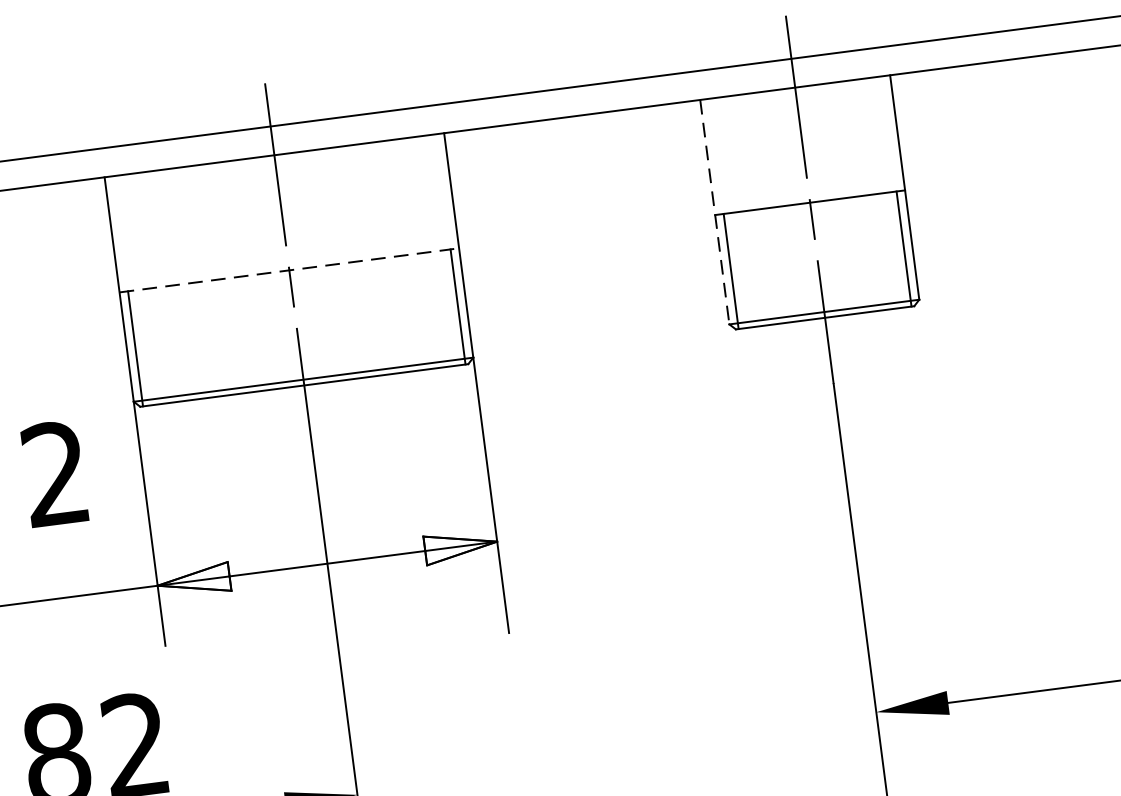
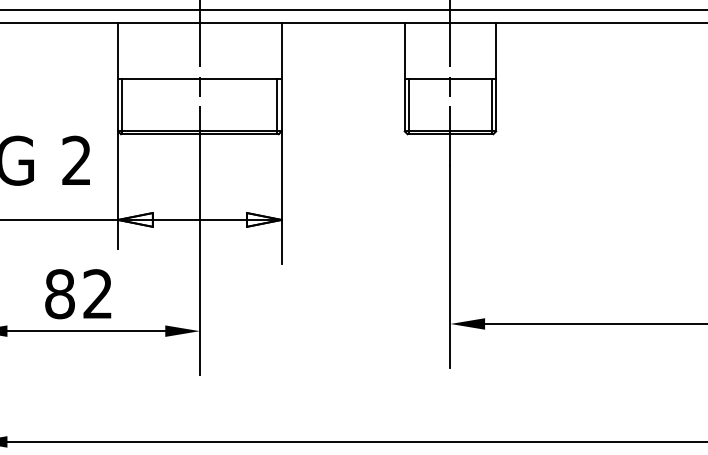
line: (714, 212) -> (404, 77), dashed -> solid
line: (288, 269) -> (199, 78), dashed -> solid

